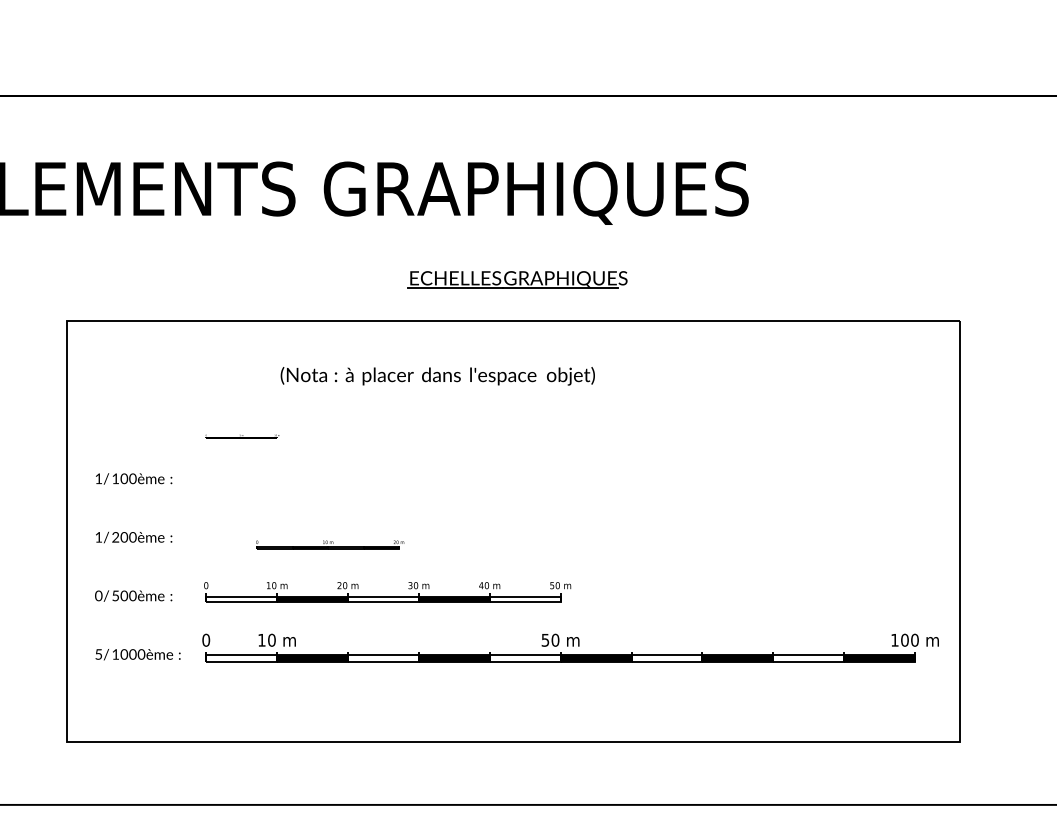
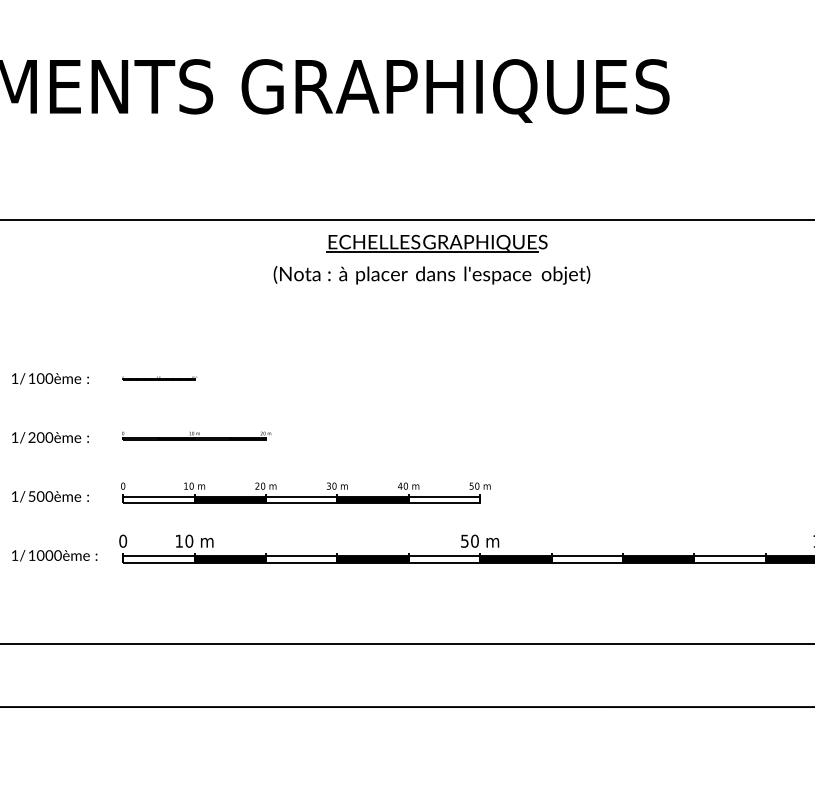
part: (517, 279) -> (436, 243), moved
text: (437, 376) -> (431, 275), moved
part: (242, 436) -> (159, 378), moved
part: (330, 544) -> (196, 435), moved
text: (98, 595) -> (14, 496), 0/ -> 1/
text: (98, 654) -> (14, 555), 5/ -> 1/

